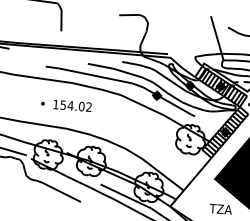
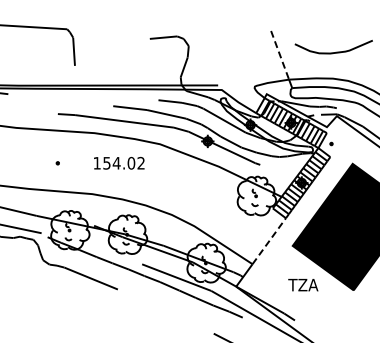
line: (216, 35) -> (280, 55), solid -> dashed
text: (72, 105) -> (119, 162), moved
line: (197, 173) -> (269, 240), solid -> dashed

